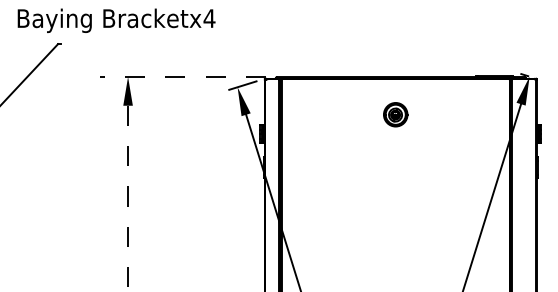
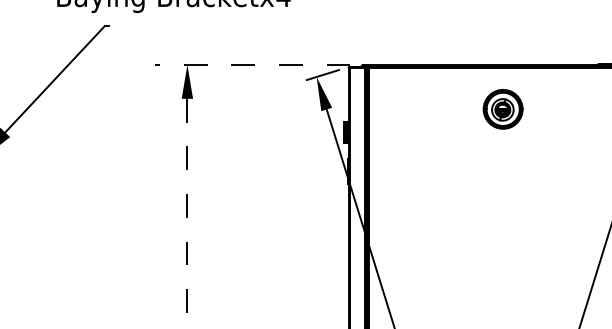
part: (395, 114) -> (503, 109), size x1.4

